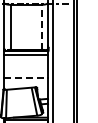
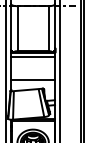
line: (41, 27) -> (48, 28), dashed -> solid
line: (26, 78) -> (33, 79), dashed -> solid

